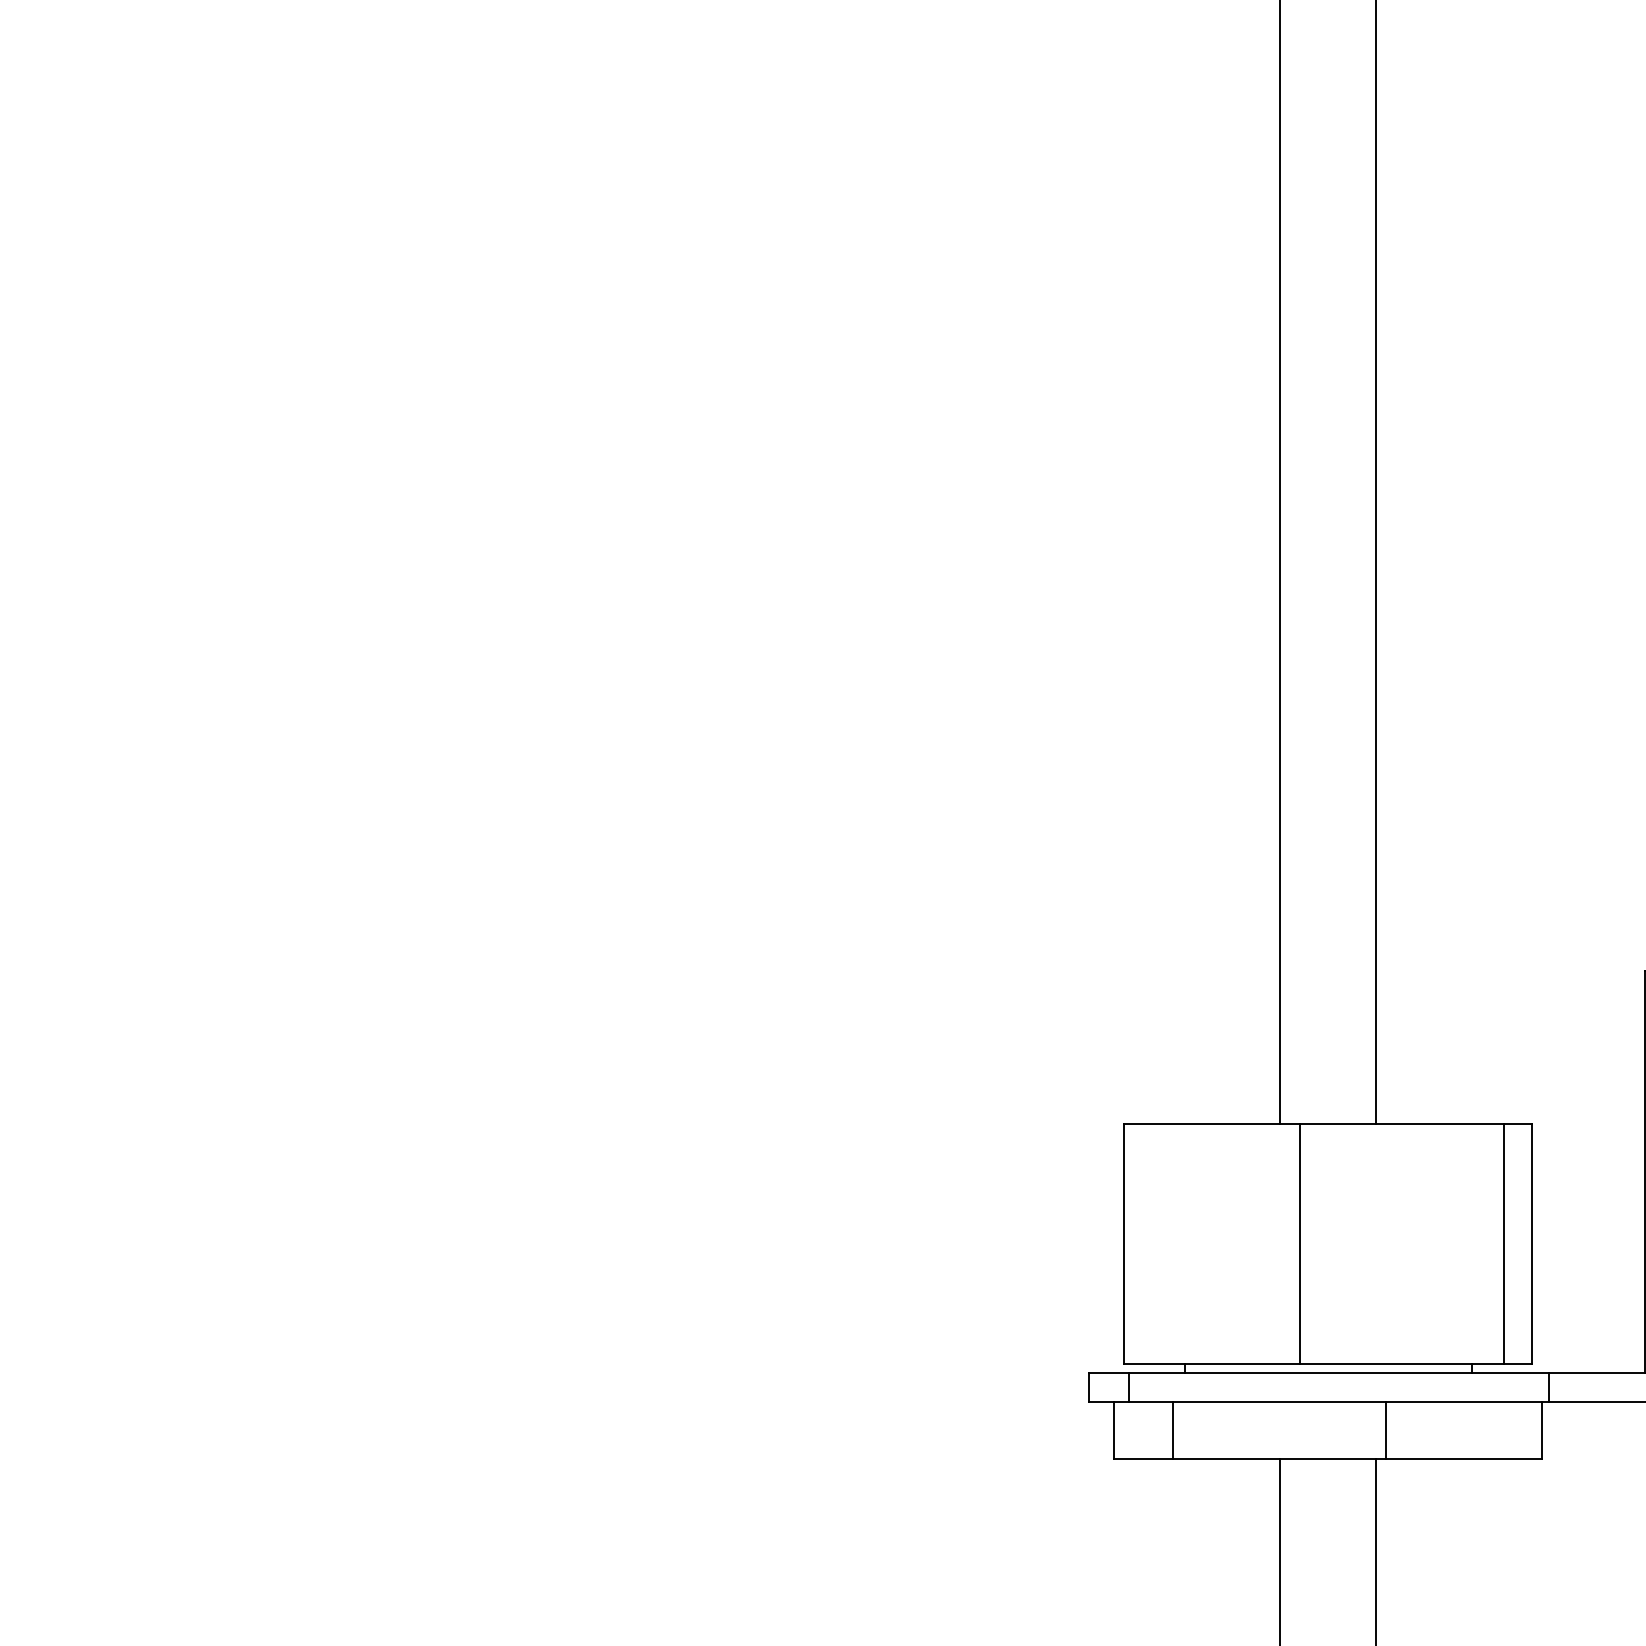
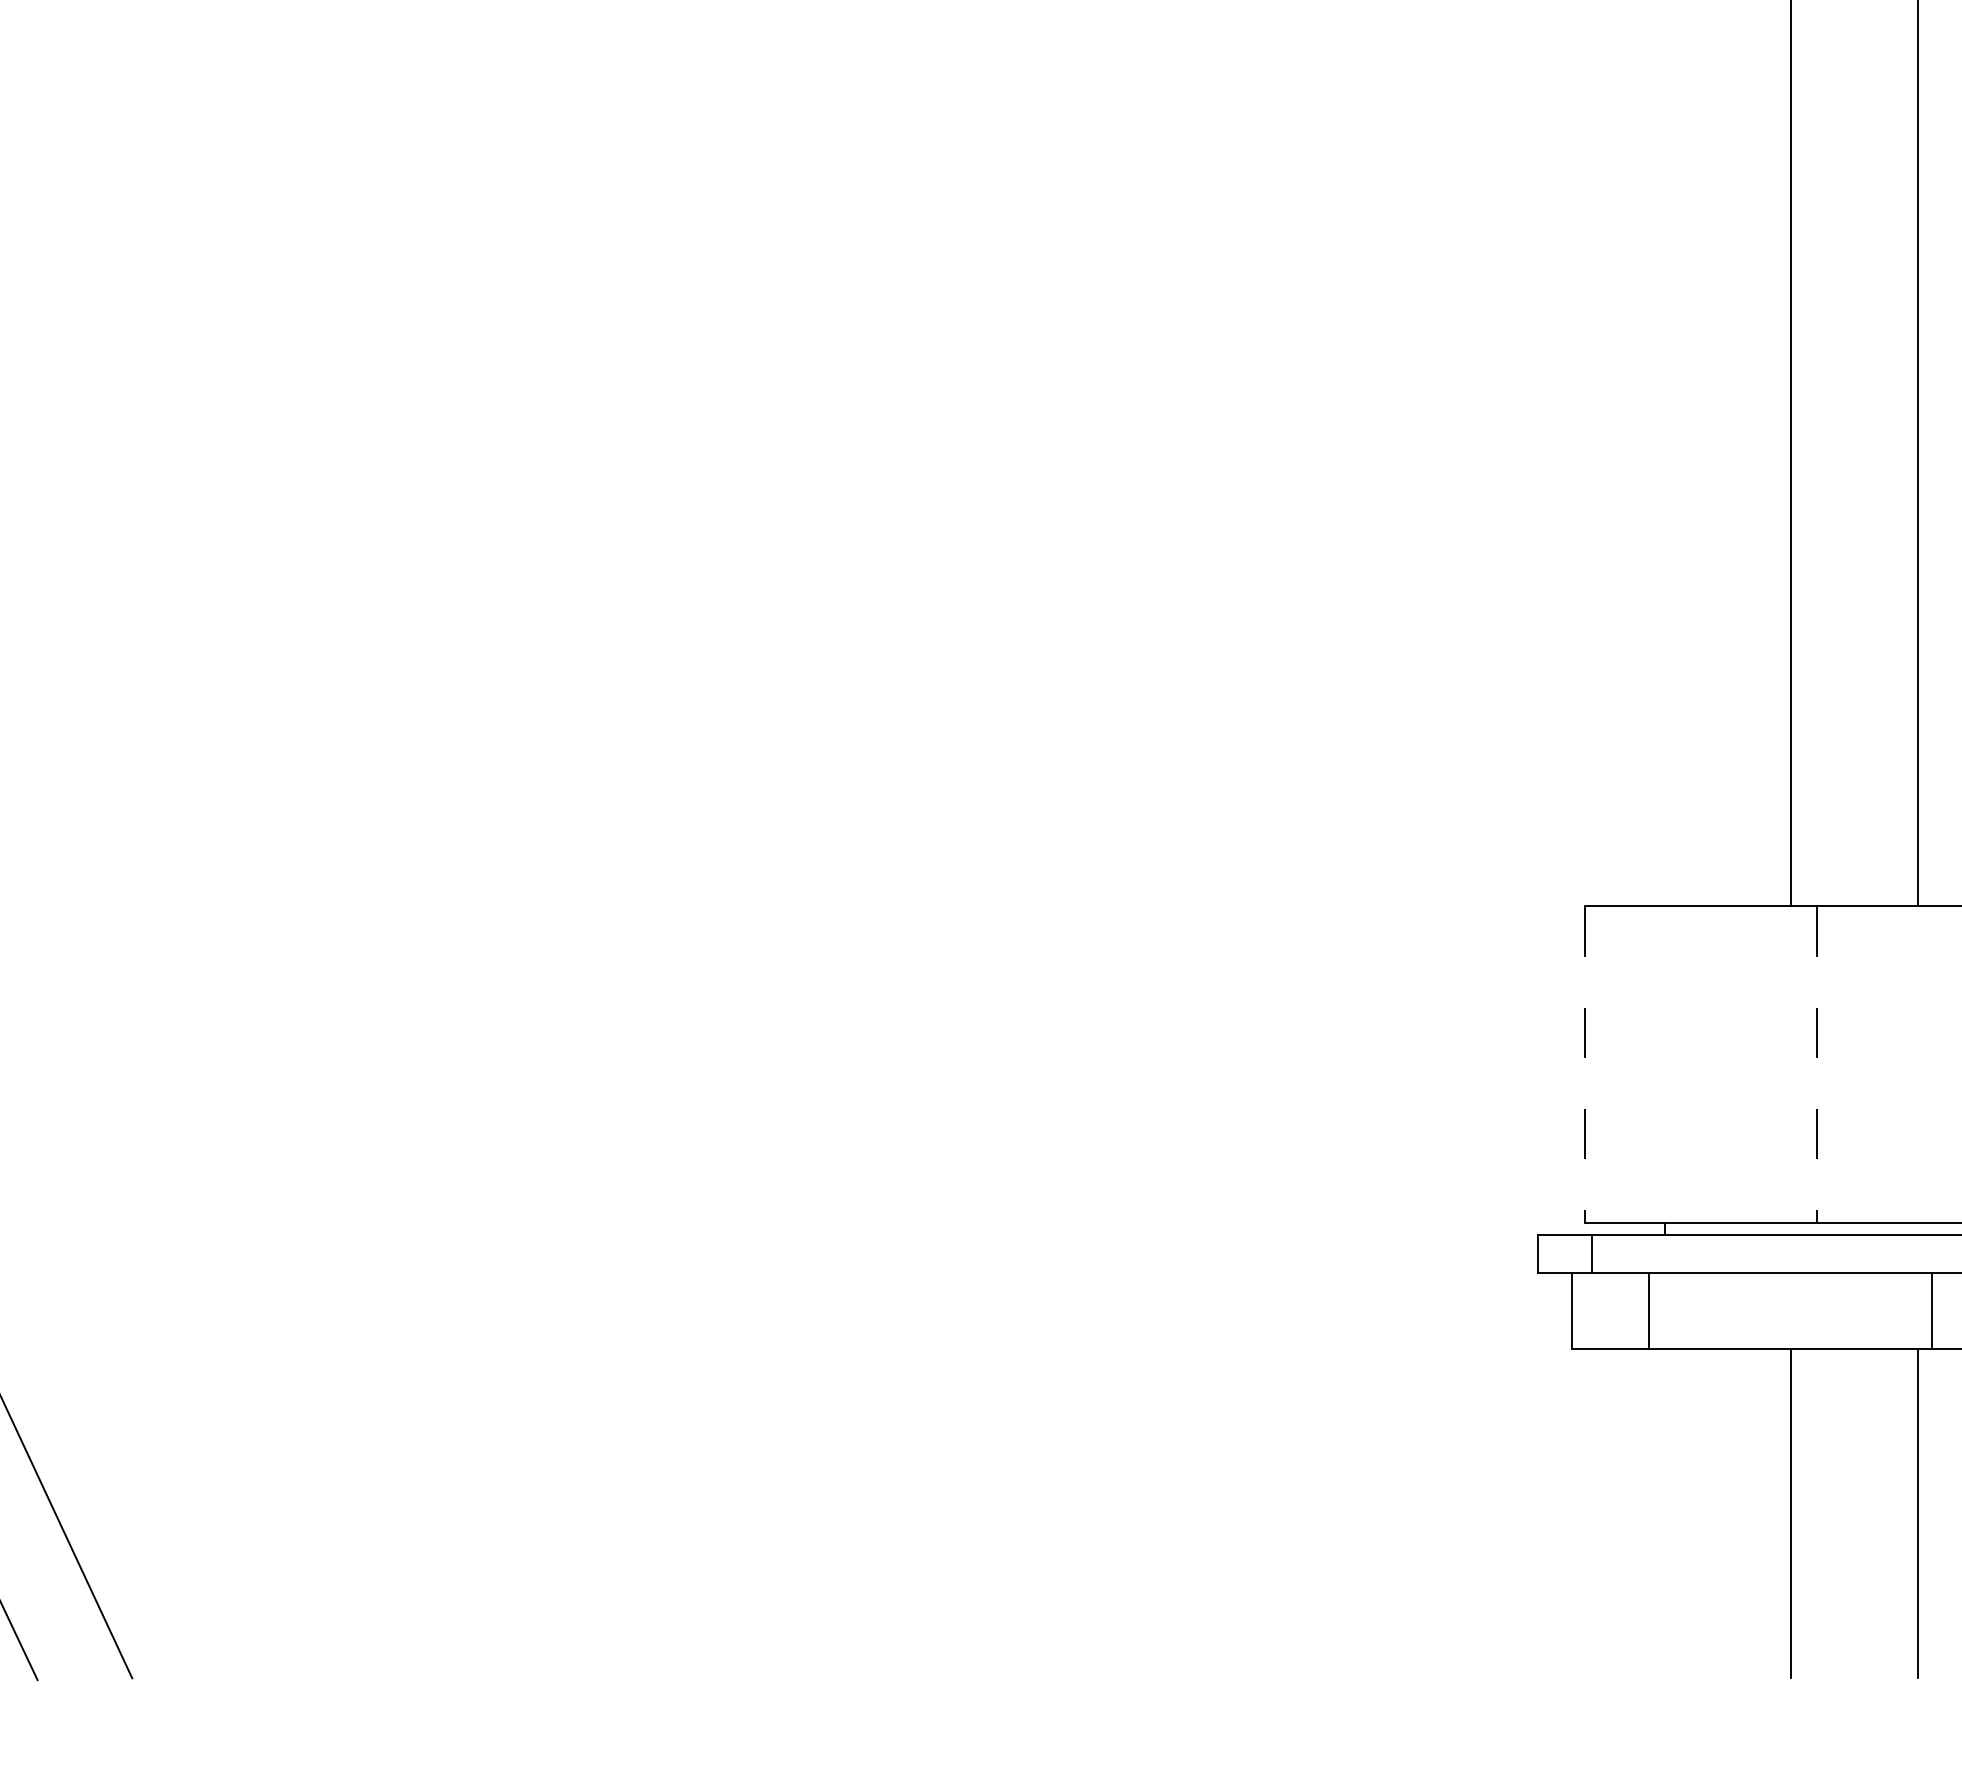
line: (1123, 1243) -> (1584, 1064), solid -> dashed
line: (1299, 1243) -> (1816, 1064), solid -> dashed

